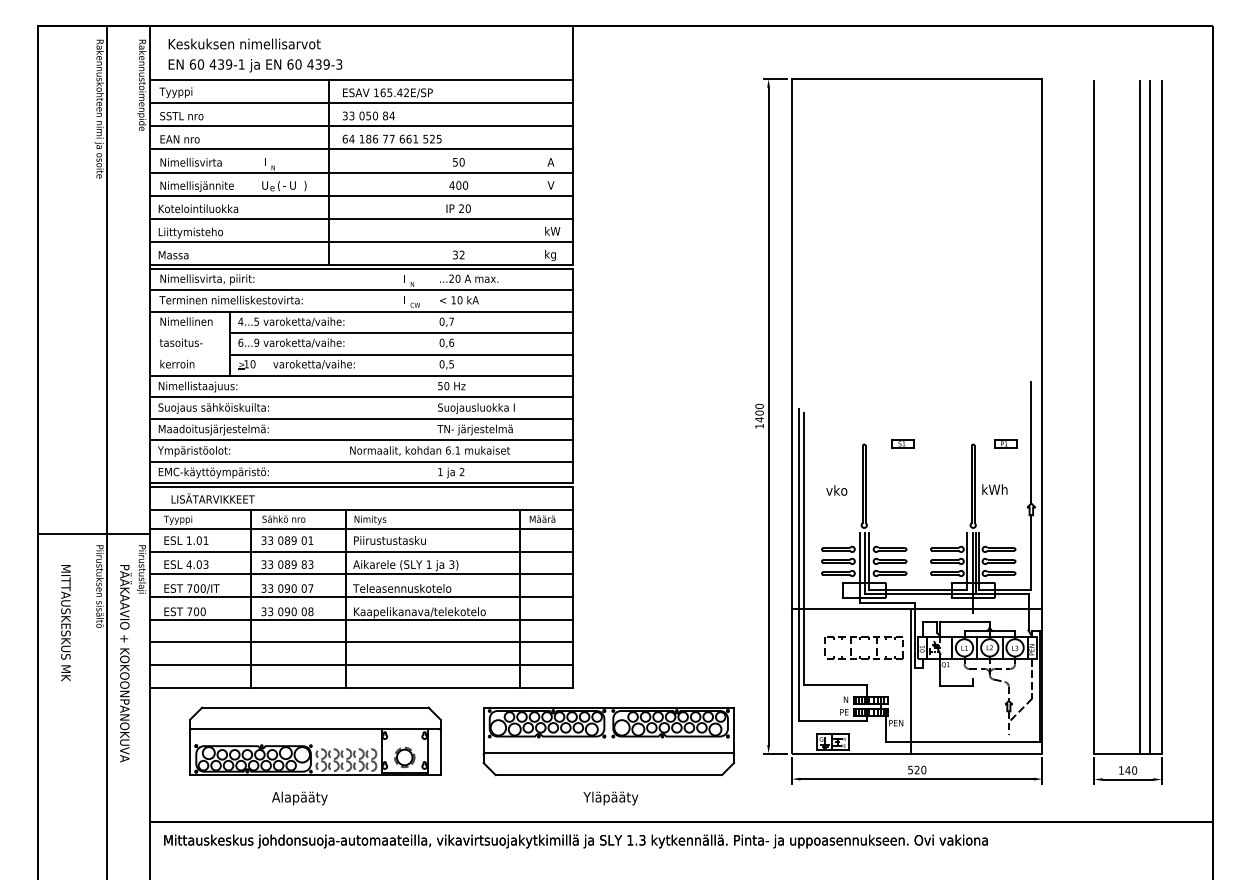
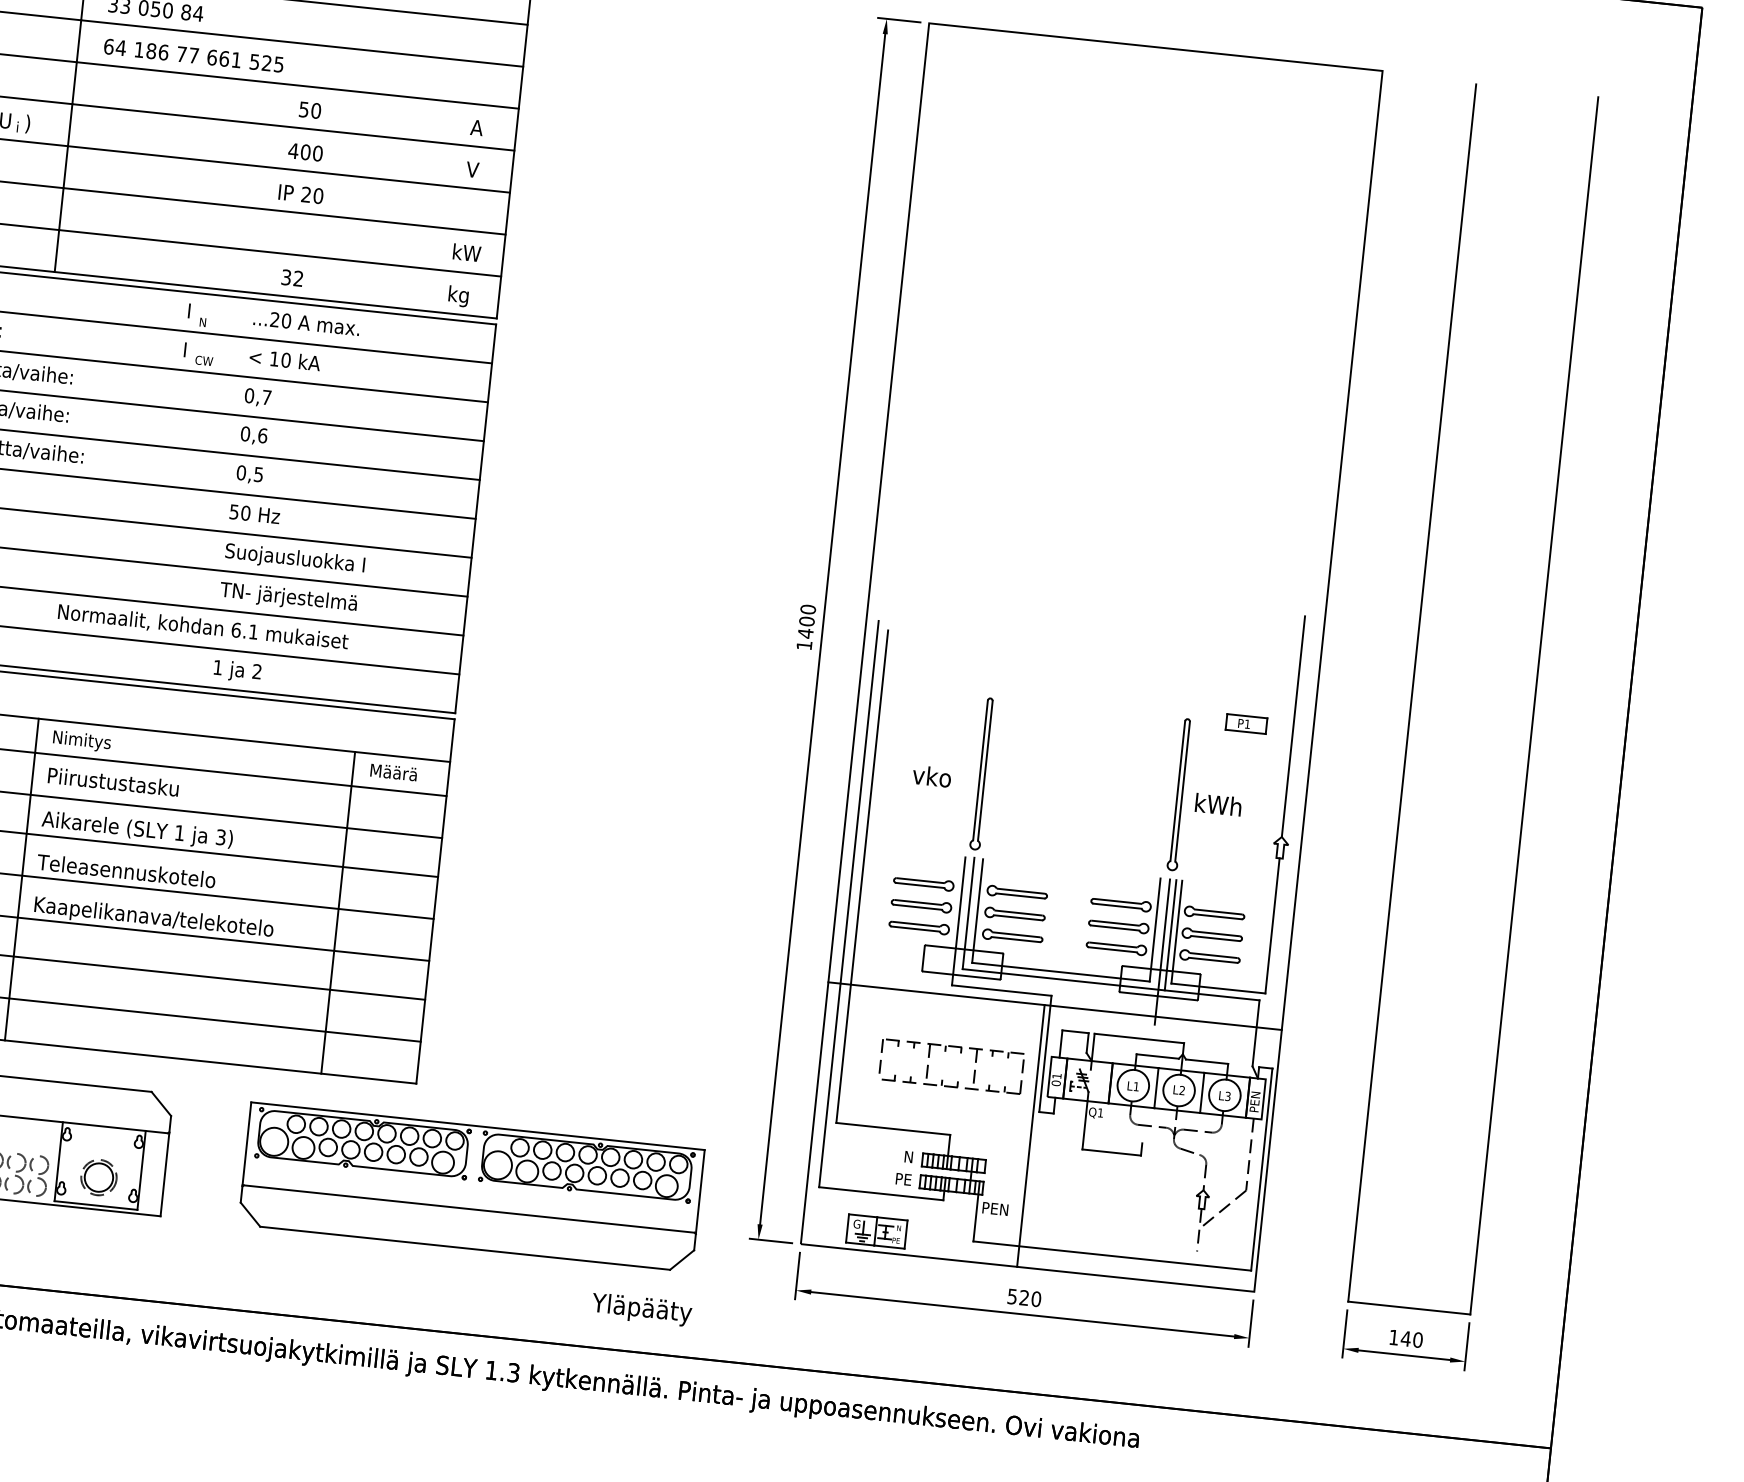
line: (1140, 417) -> (1495, 702), removed
line: (1149, 417) -> (1512, 703), removed
part: (902, 443) -> (1059, 703), removed
text: (610, 798) -> (641, 1309), moved

